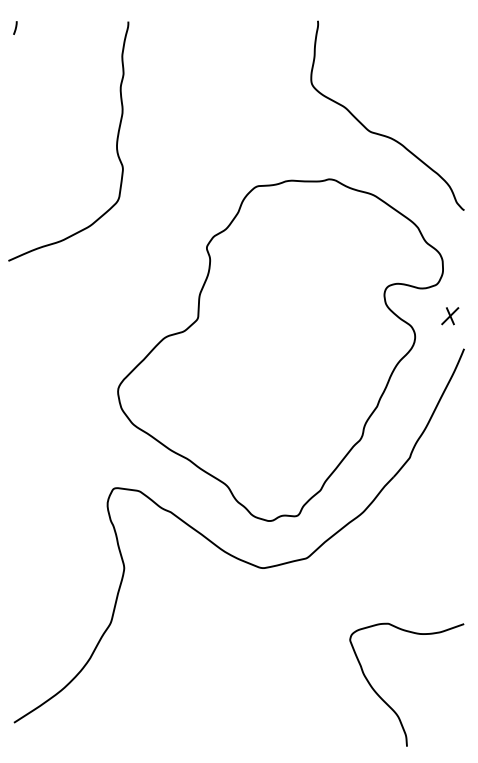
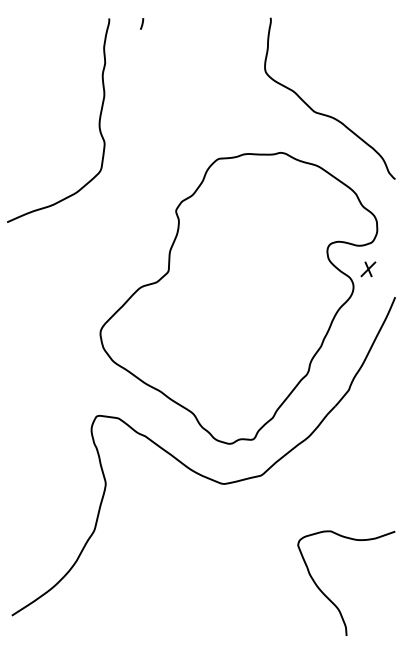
curve: (15, 27) -> (142, 23), moved
part: (450, 316) -> (368, 269), moved

